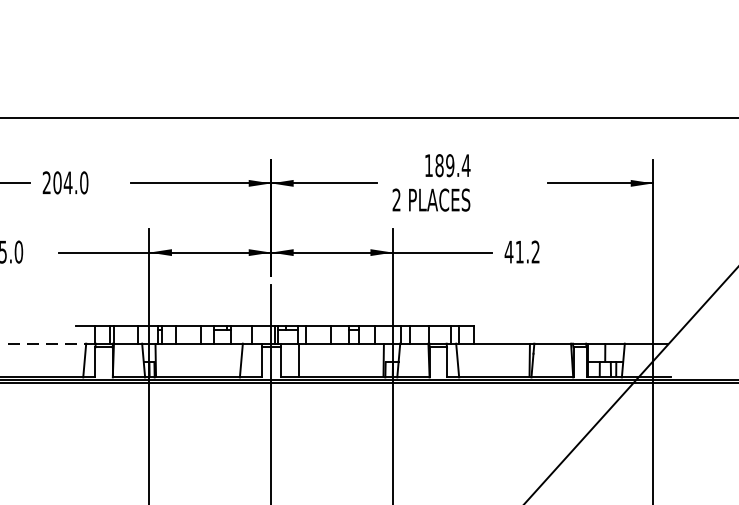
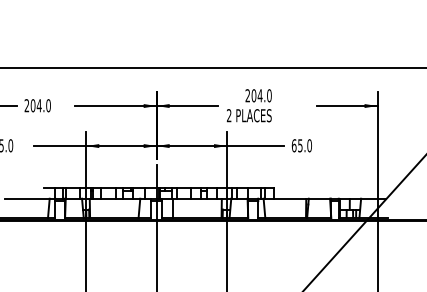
text: (447, 165) -> (258, 95), 189.4 -> 204.0
text: (521, 251) -> (301, 145), 41.2 -> 65.0
line: (47, 343) -> (27, 198), dashed -> solid

